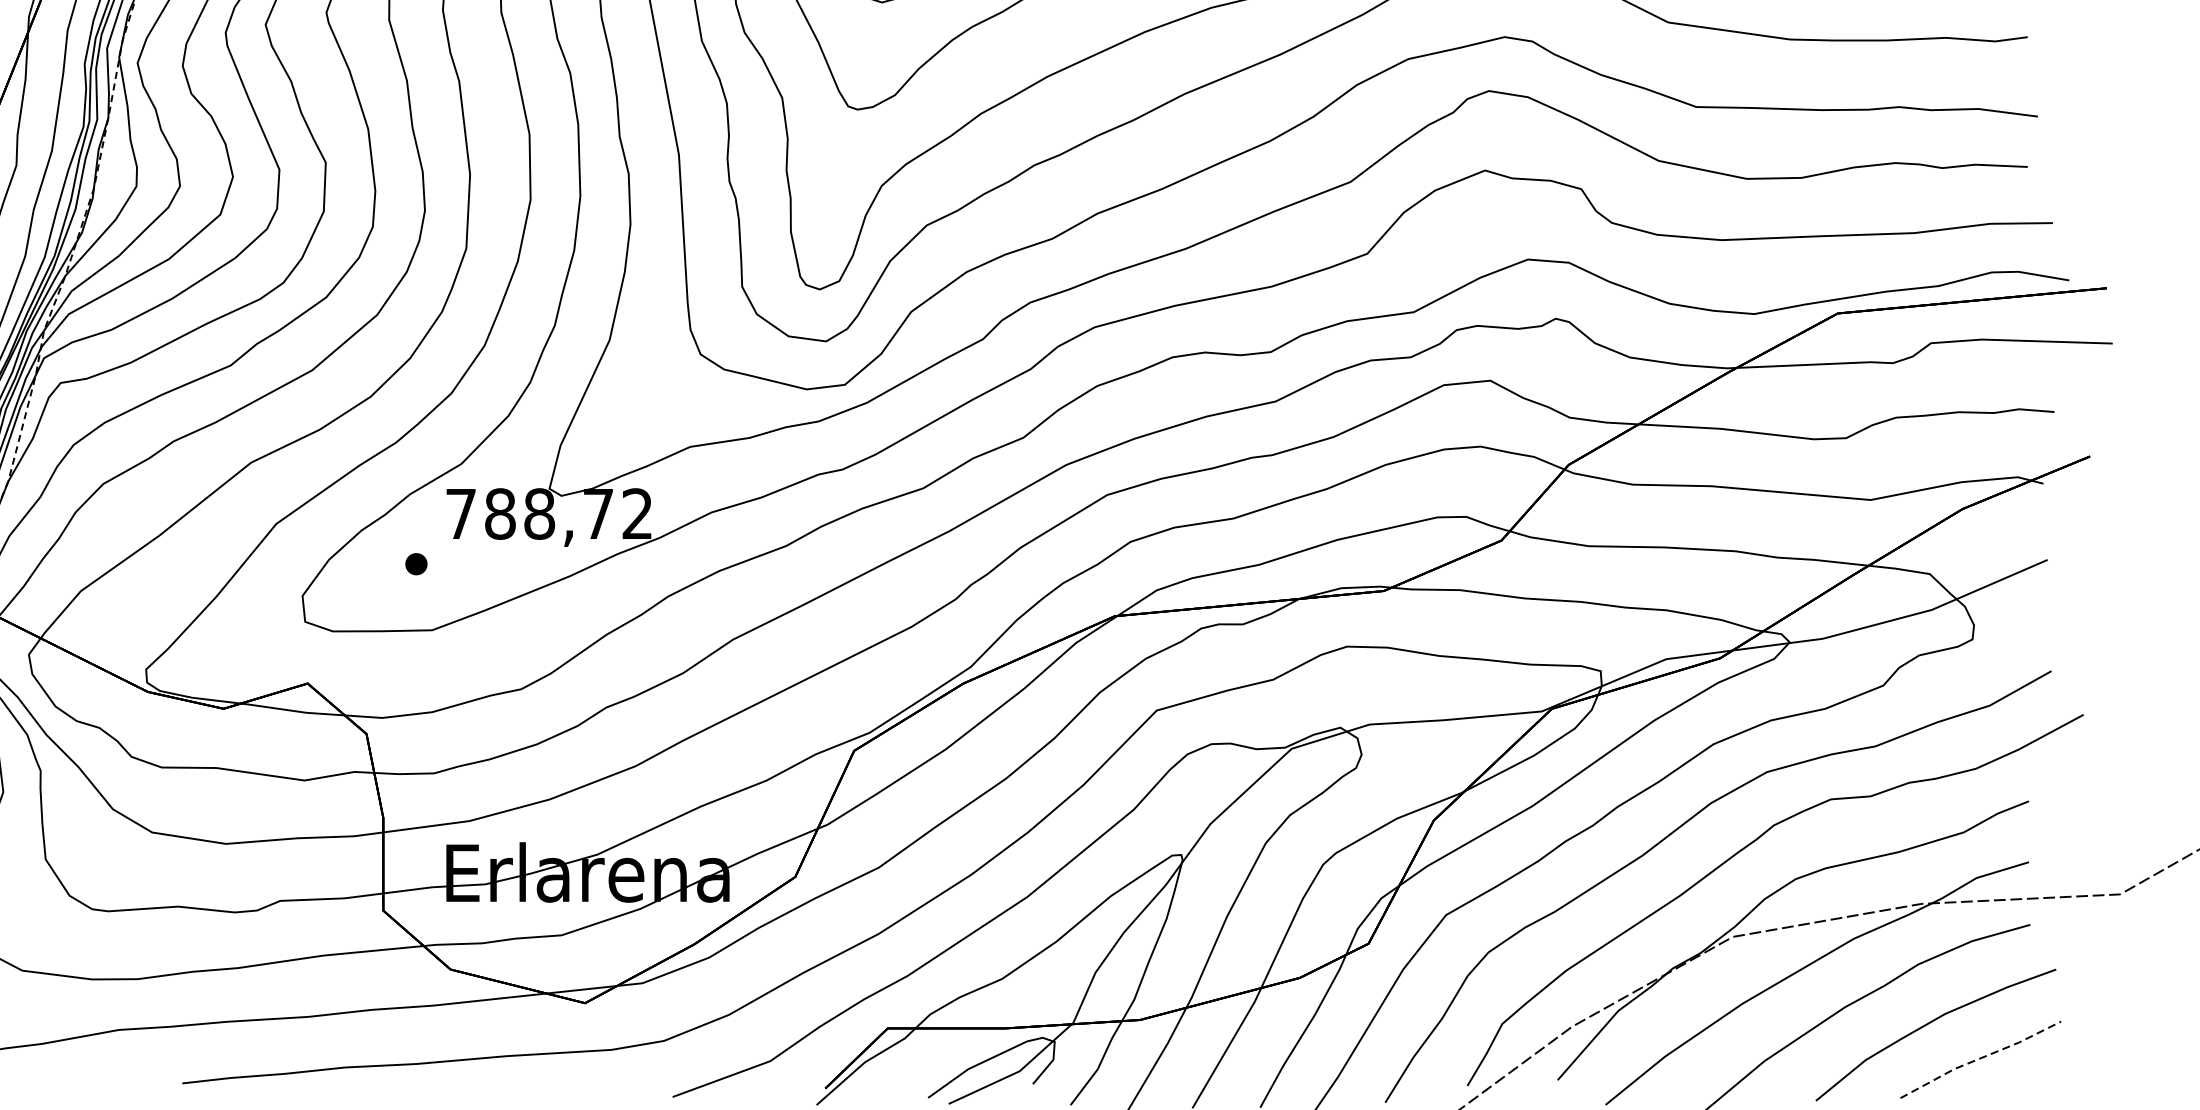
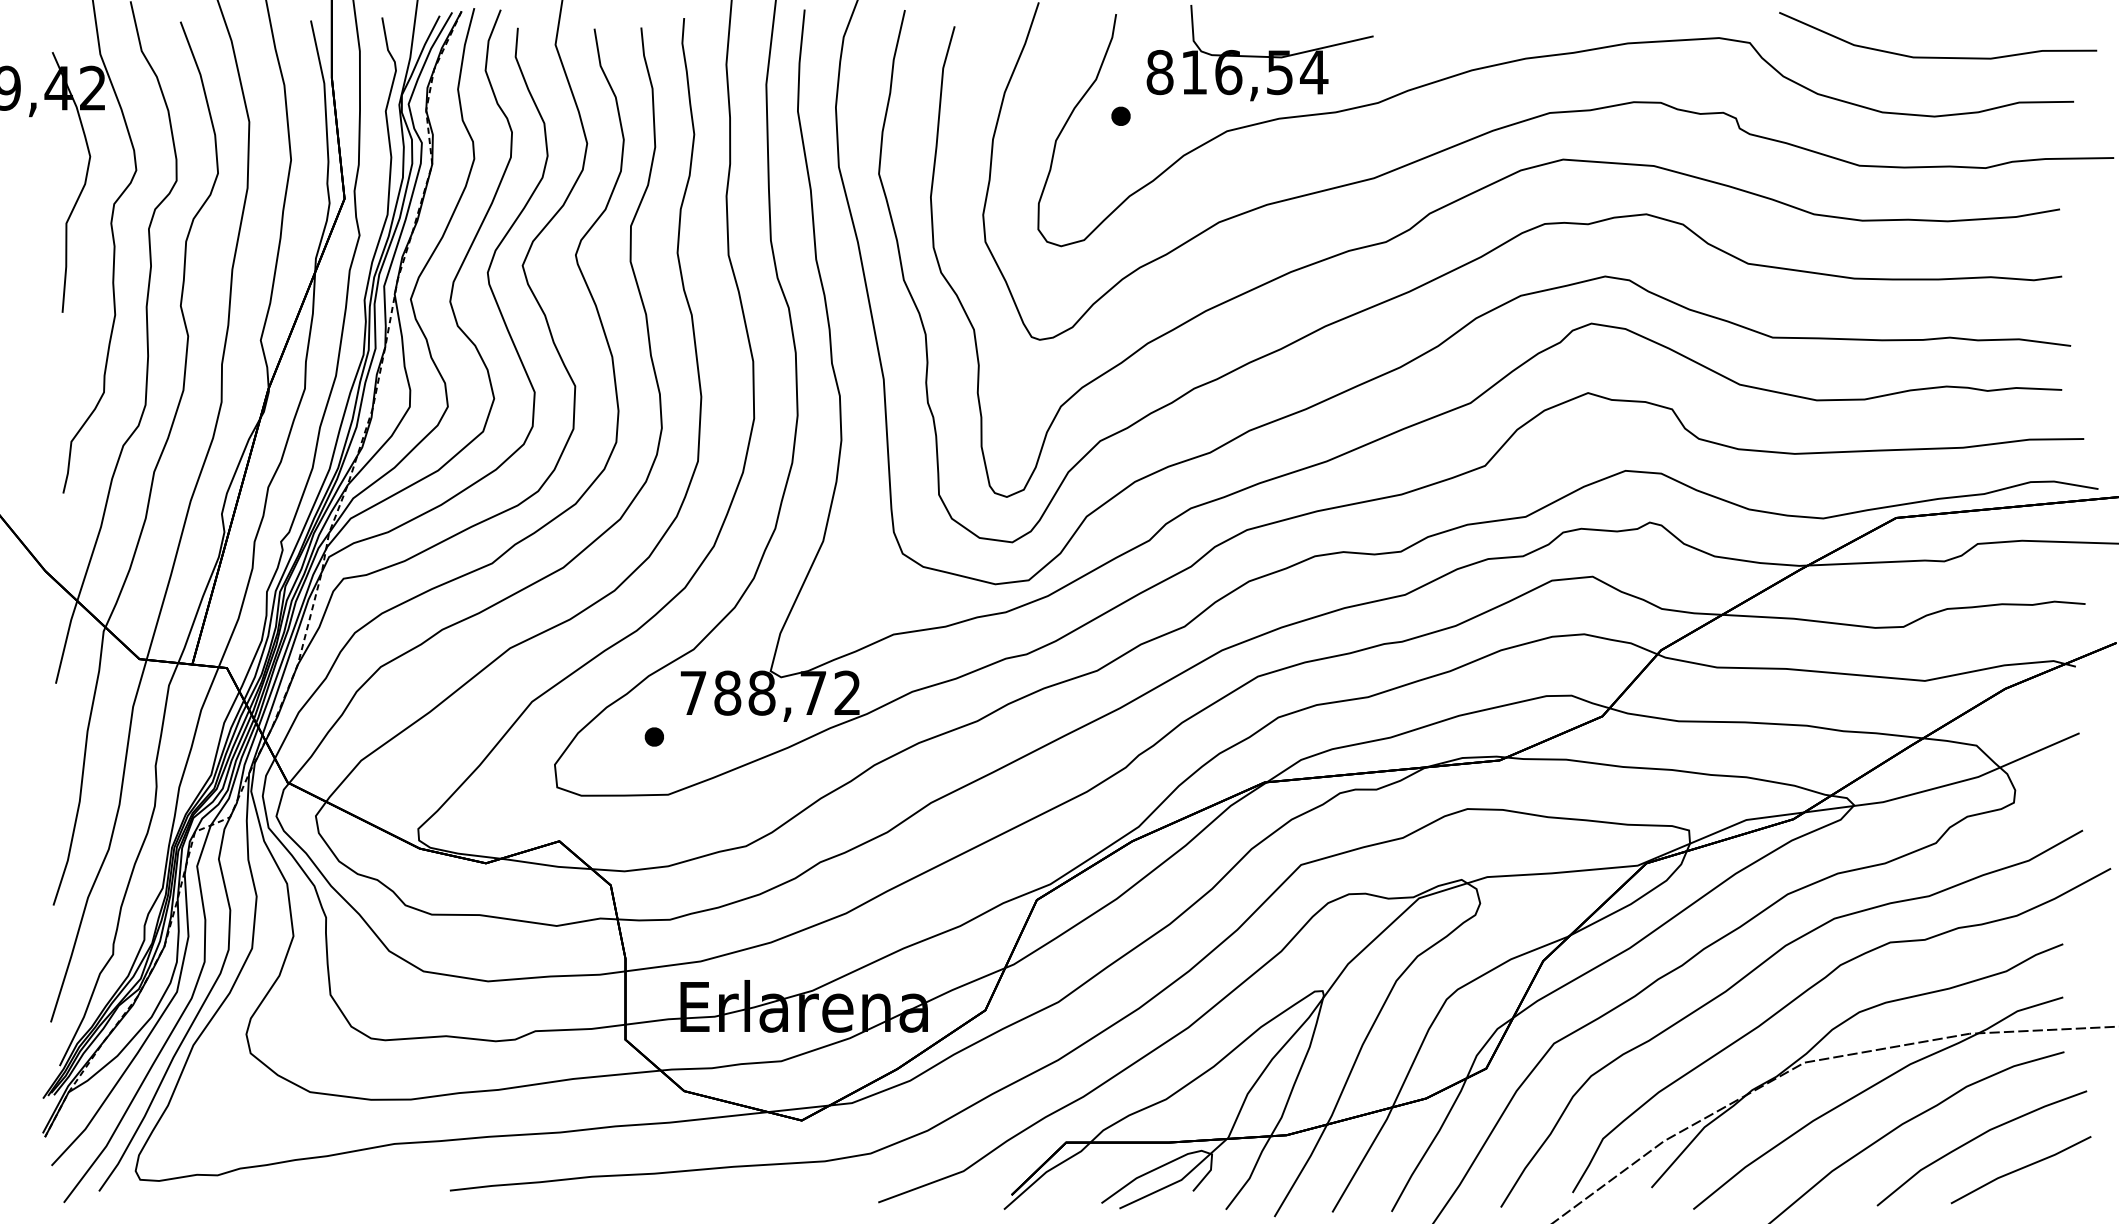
line: (1980, 1058) -> (2020, 1168), dashed -> solid

